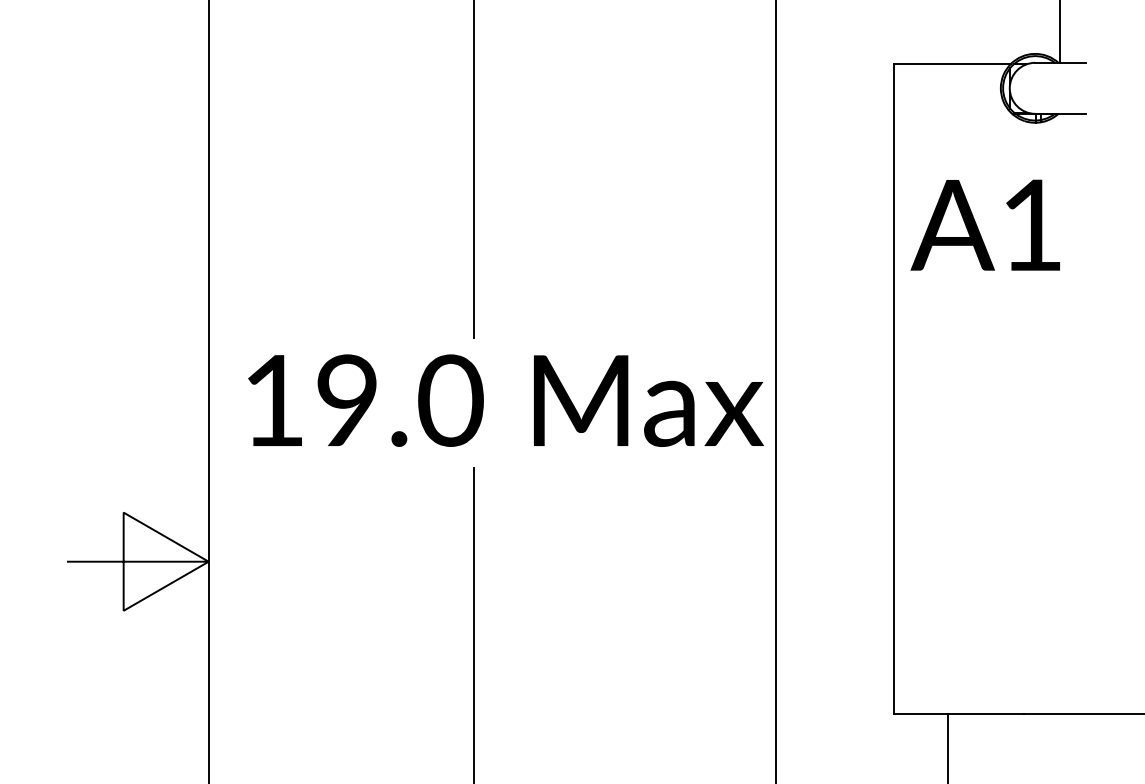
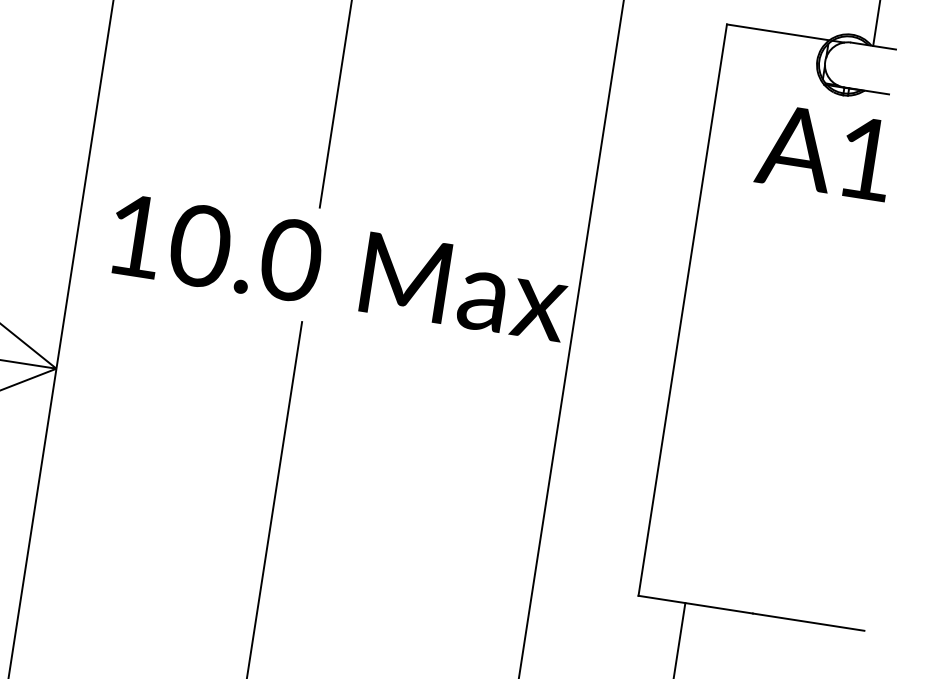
text: (984, 224) -> (824, 151), moved
text: (347, 400) -> (200, 245), 19.0 -> 10.0

